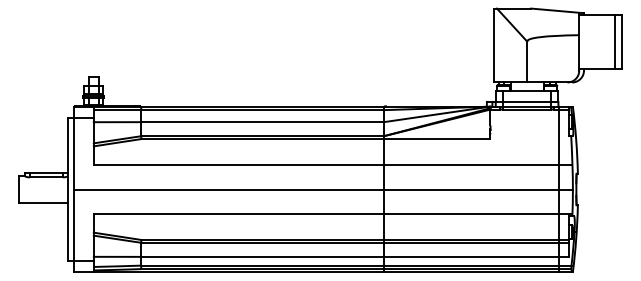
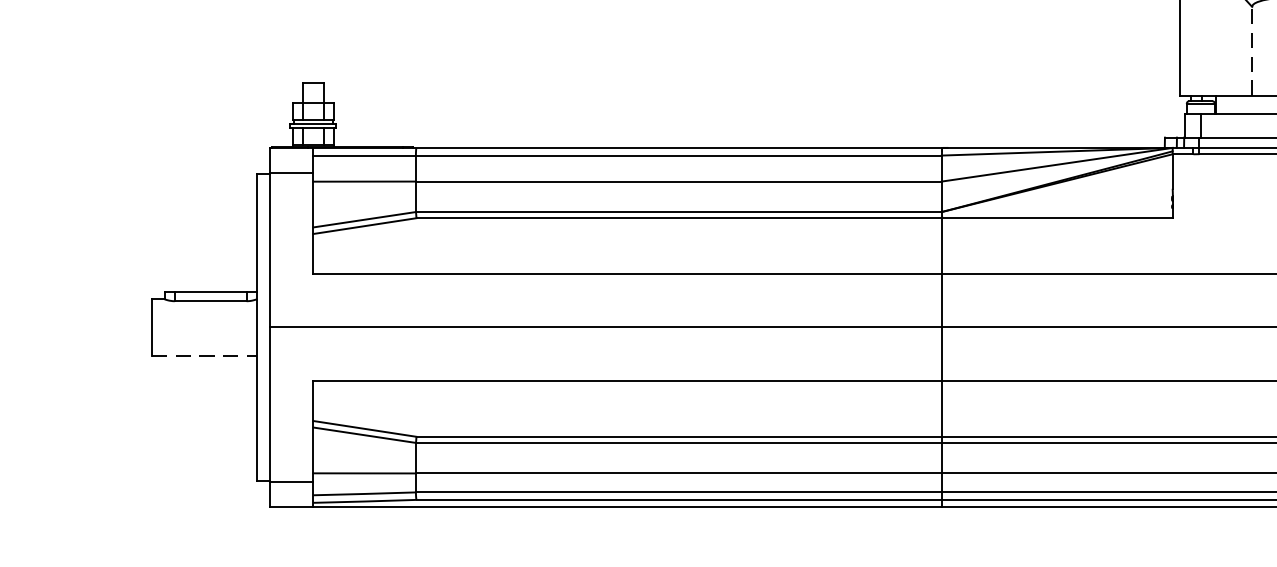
line: (527, 61) -> (1252, 50), solid -> dashed
line: (43, 202) -> (204, 355), solid -> dashed

